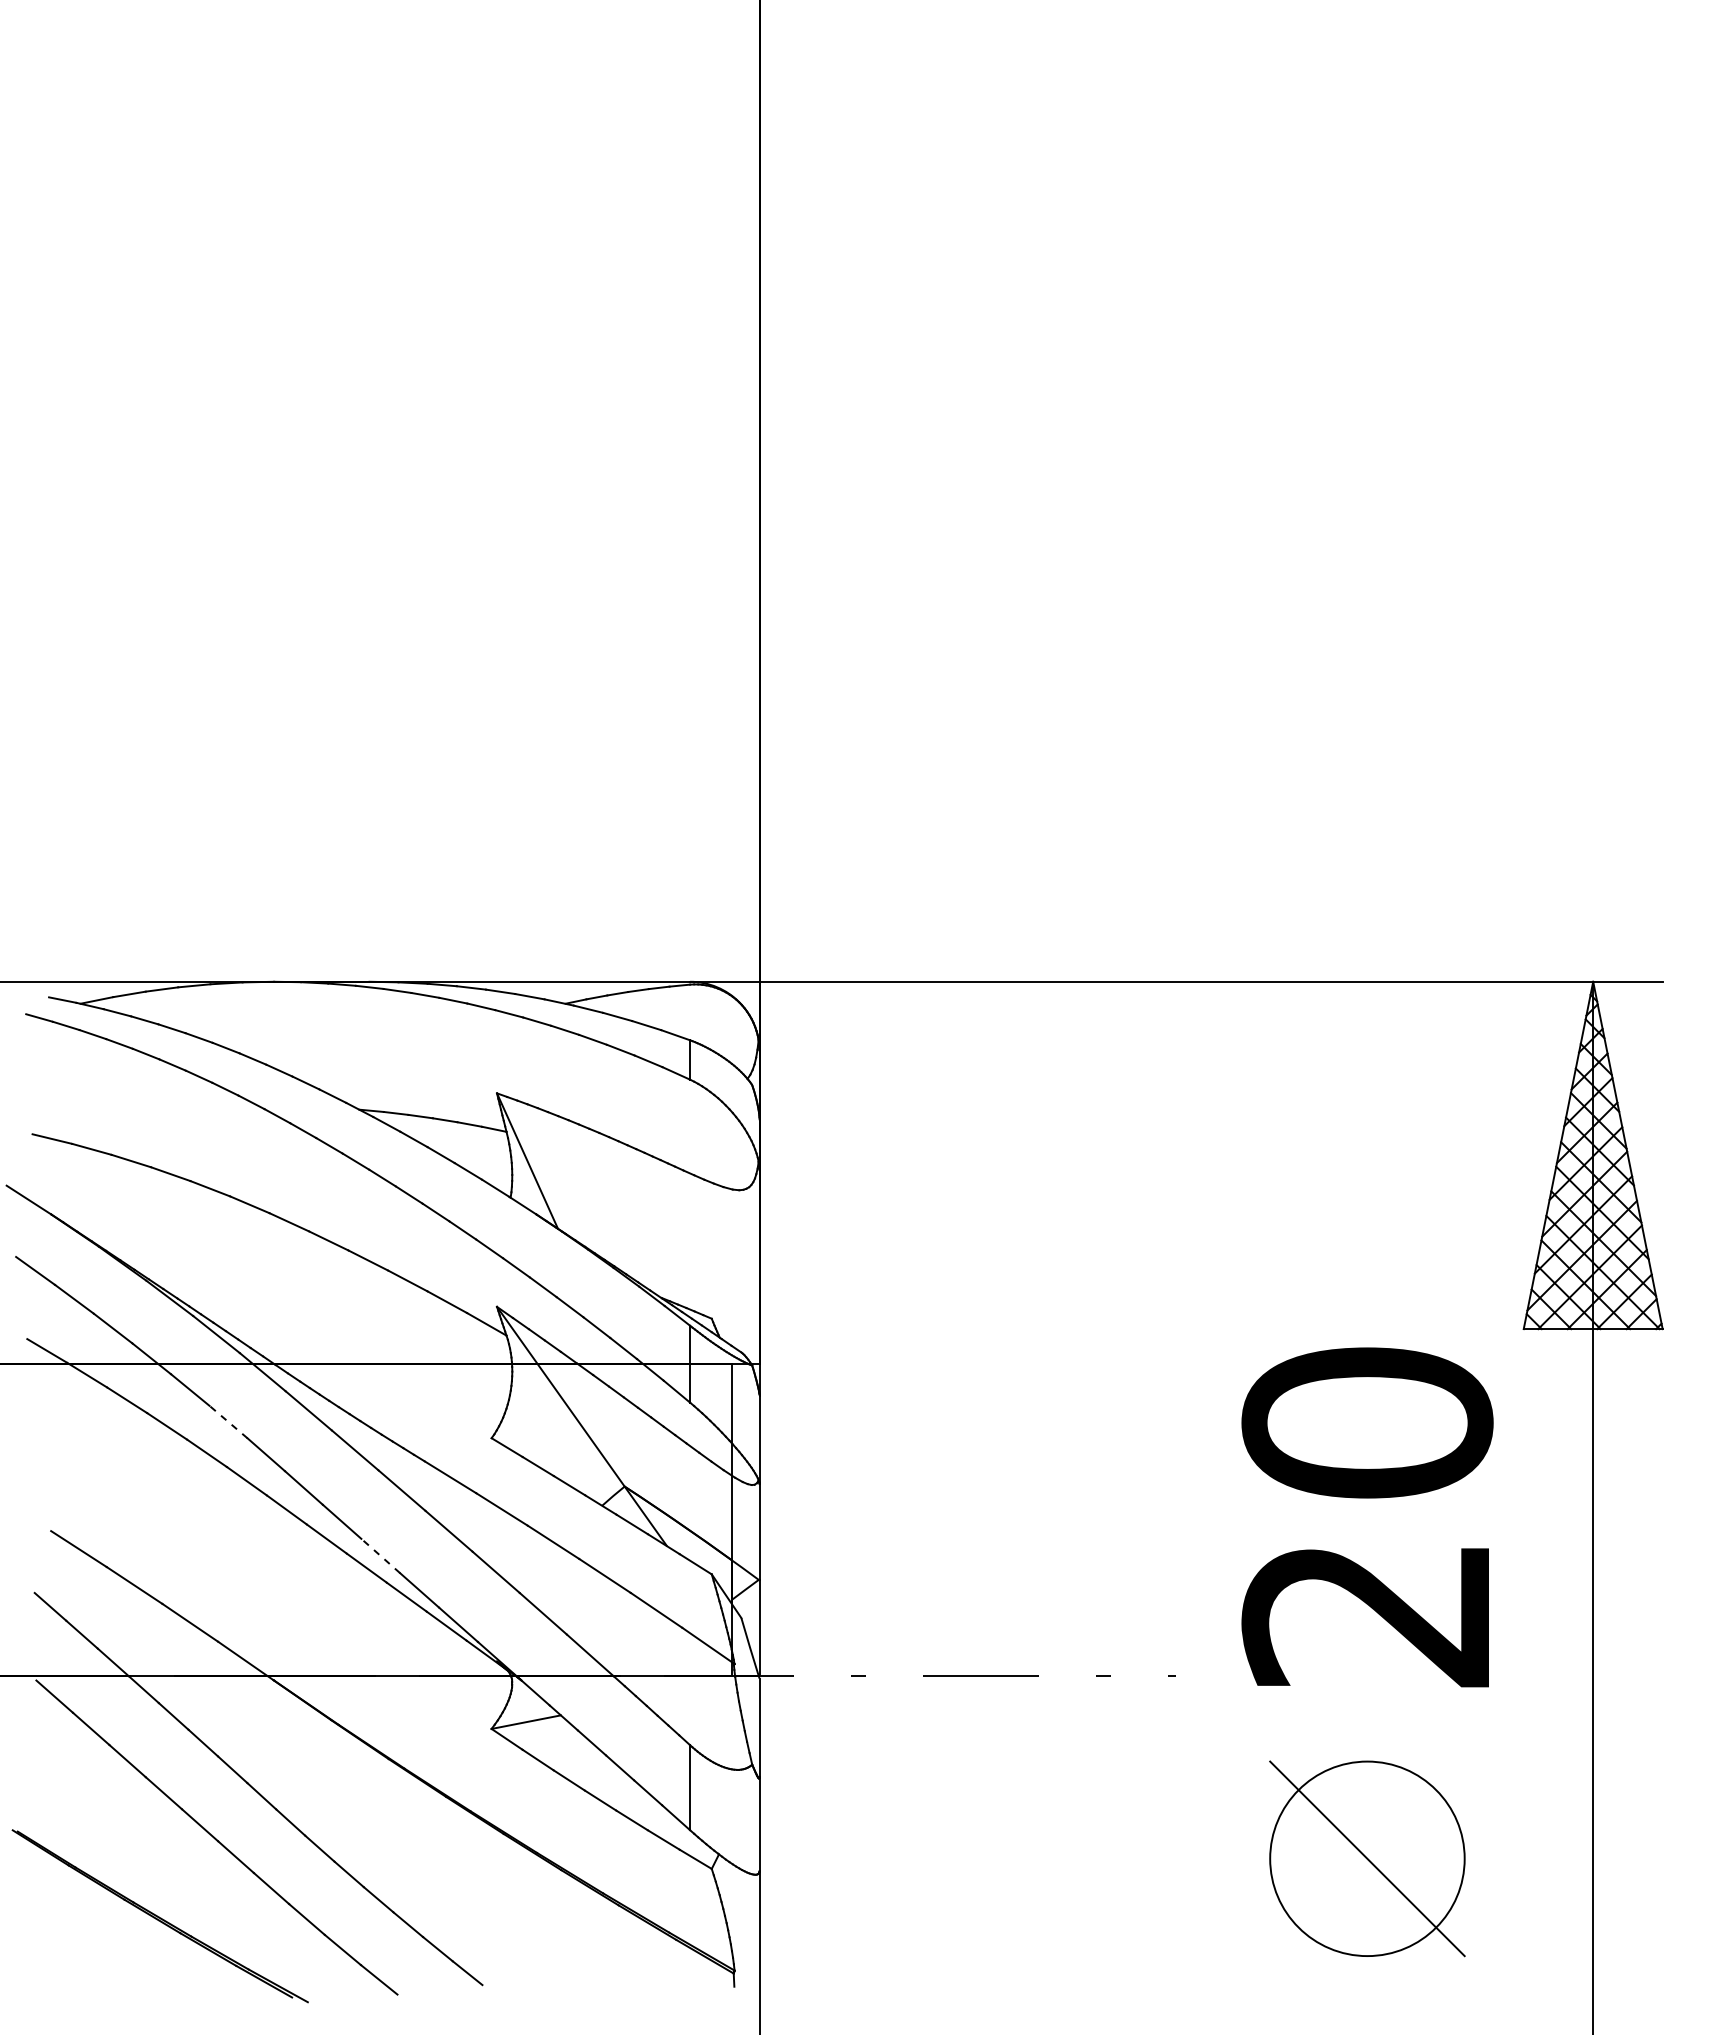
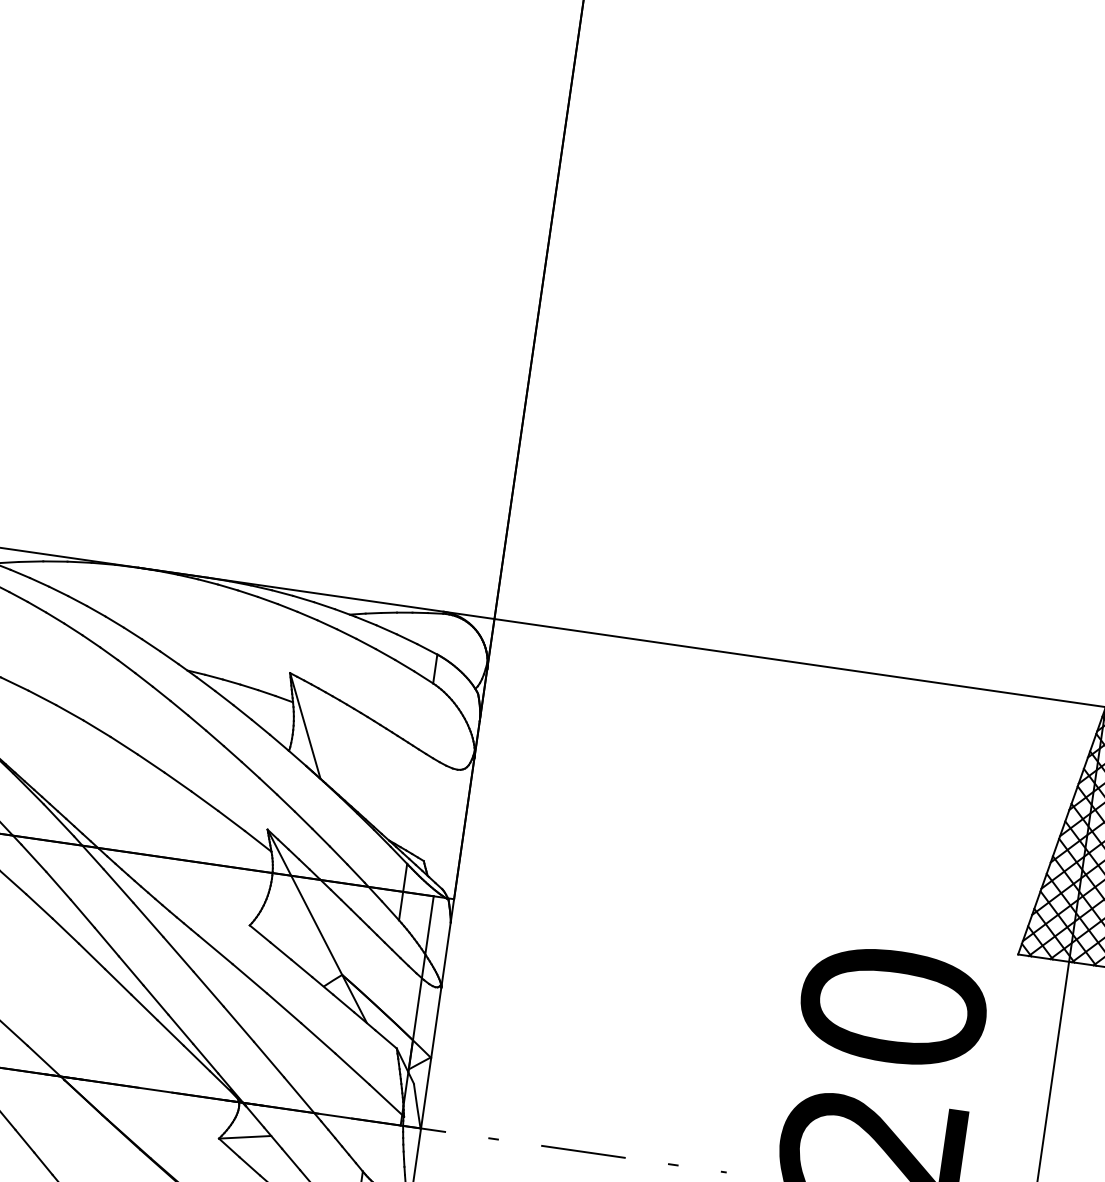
line: (228, 1421) -> (58, 885), dashed -> solid
line: (380, 1556) -> (155, 1000), dashed -> solid

